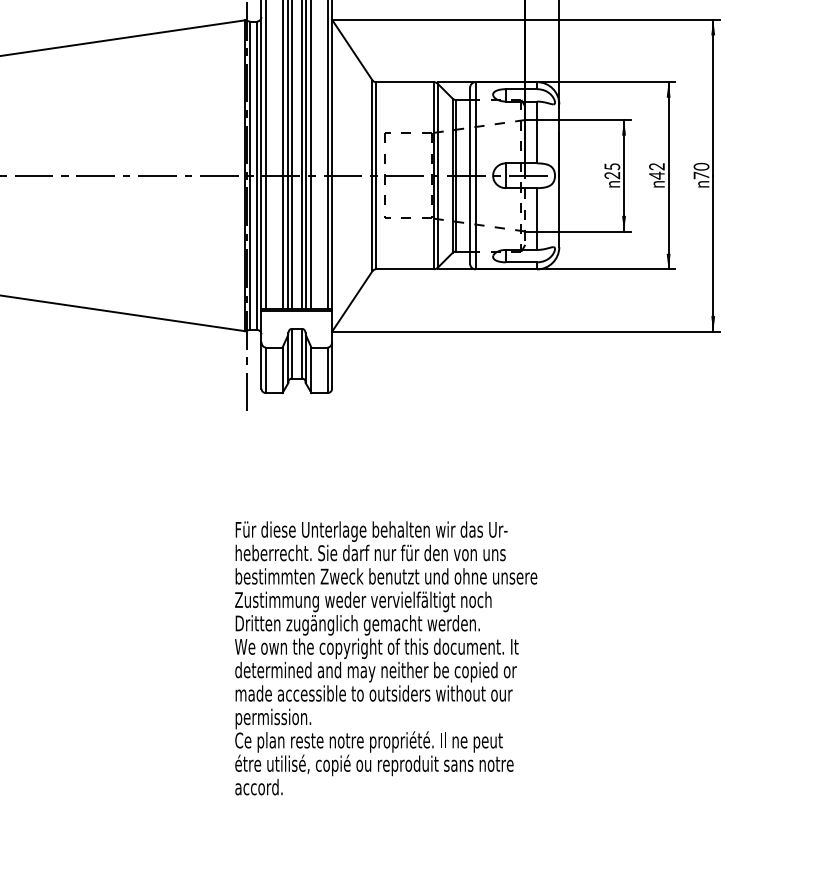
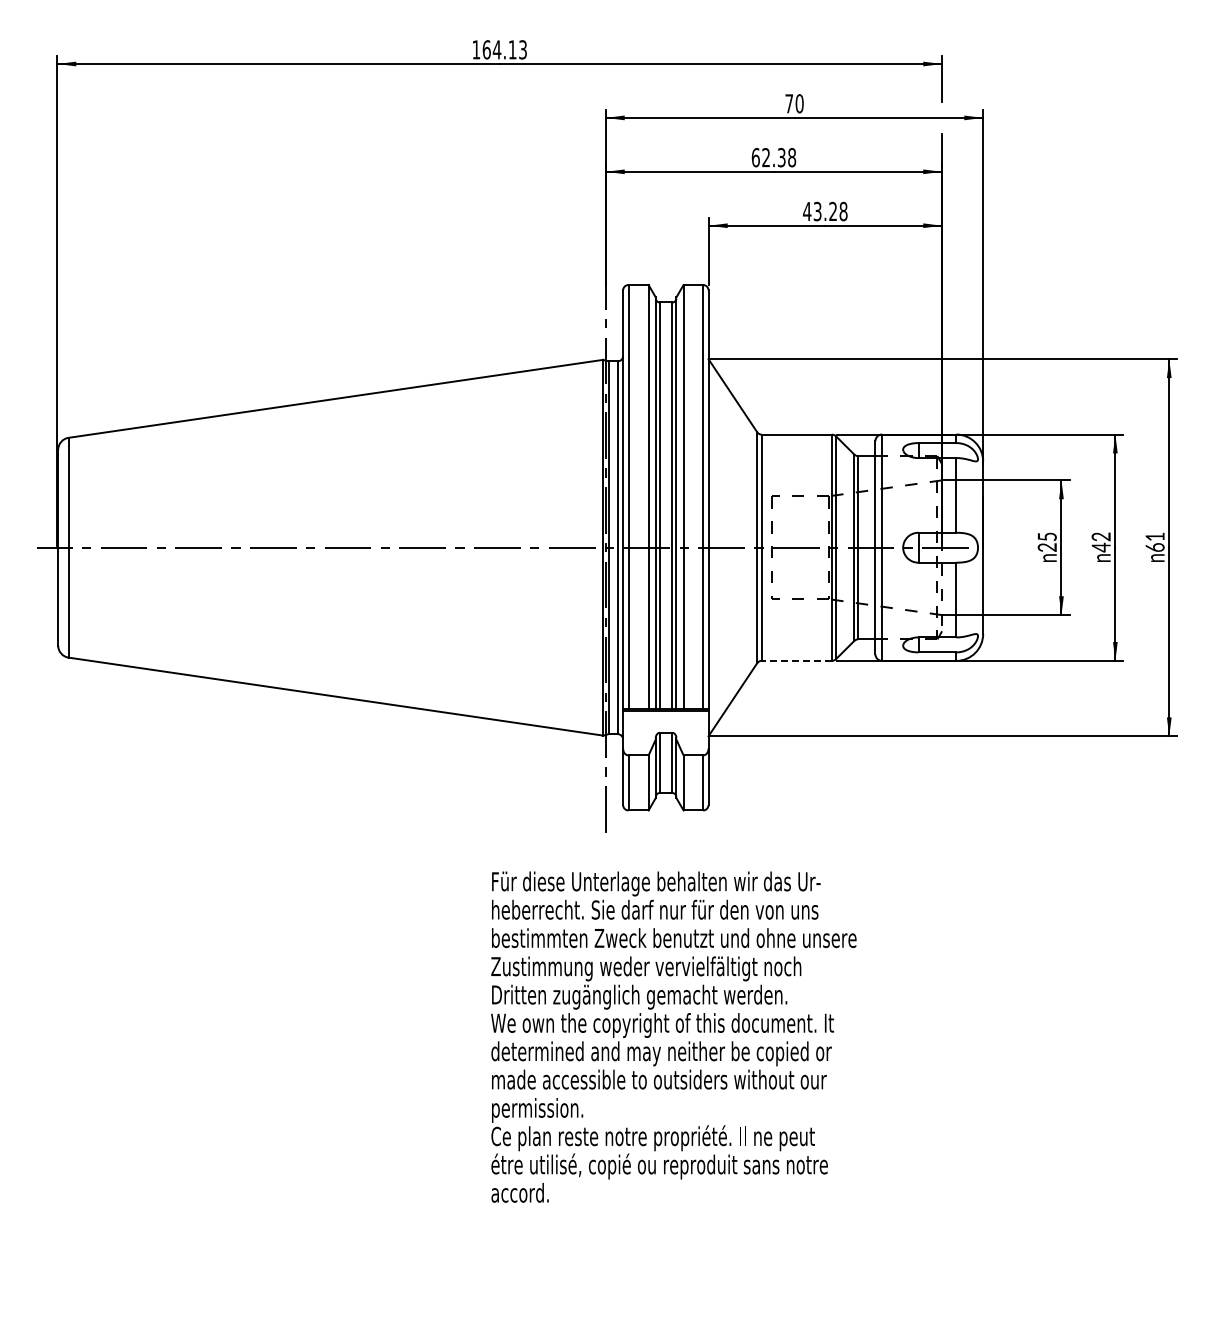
text: (701, 170) -> (1154, 541), 70 -> 61
line: (404, 269) -> (796, 660), solid -> dashed
text: (385, 657) -> (673, 1036), moved

